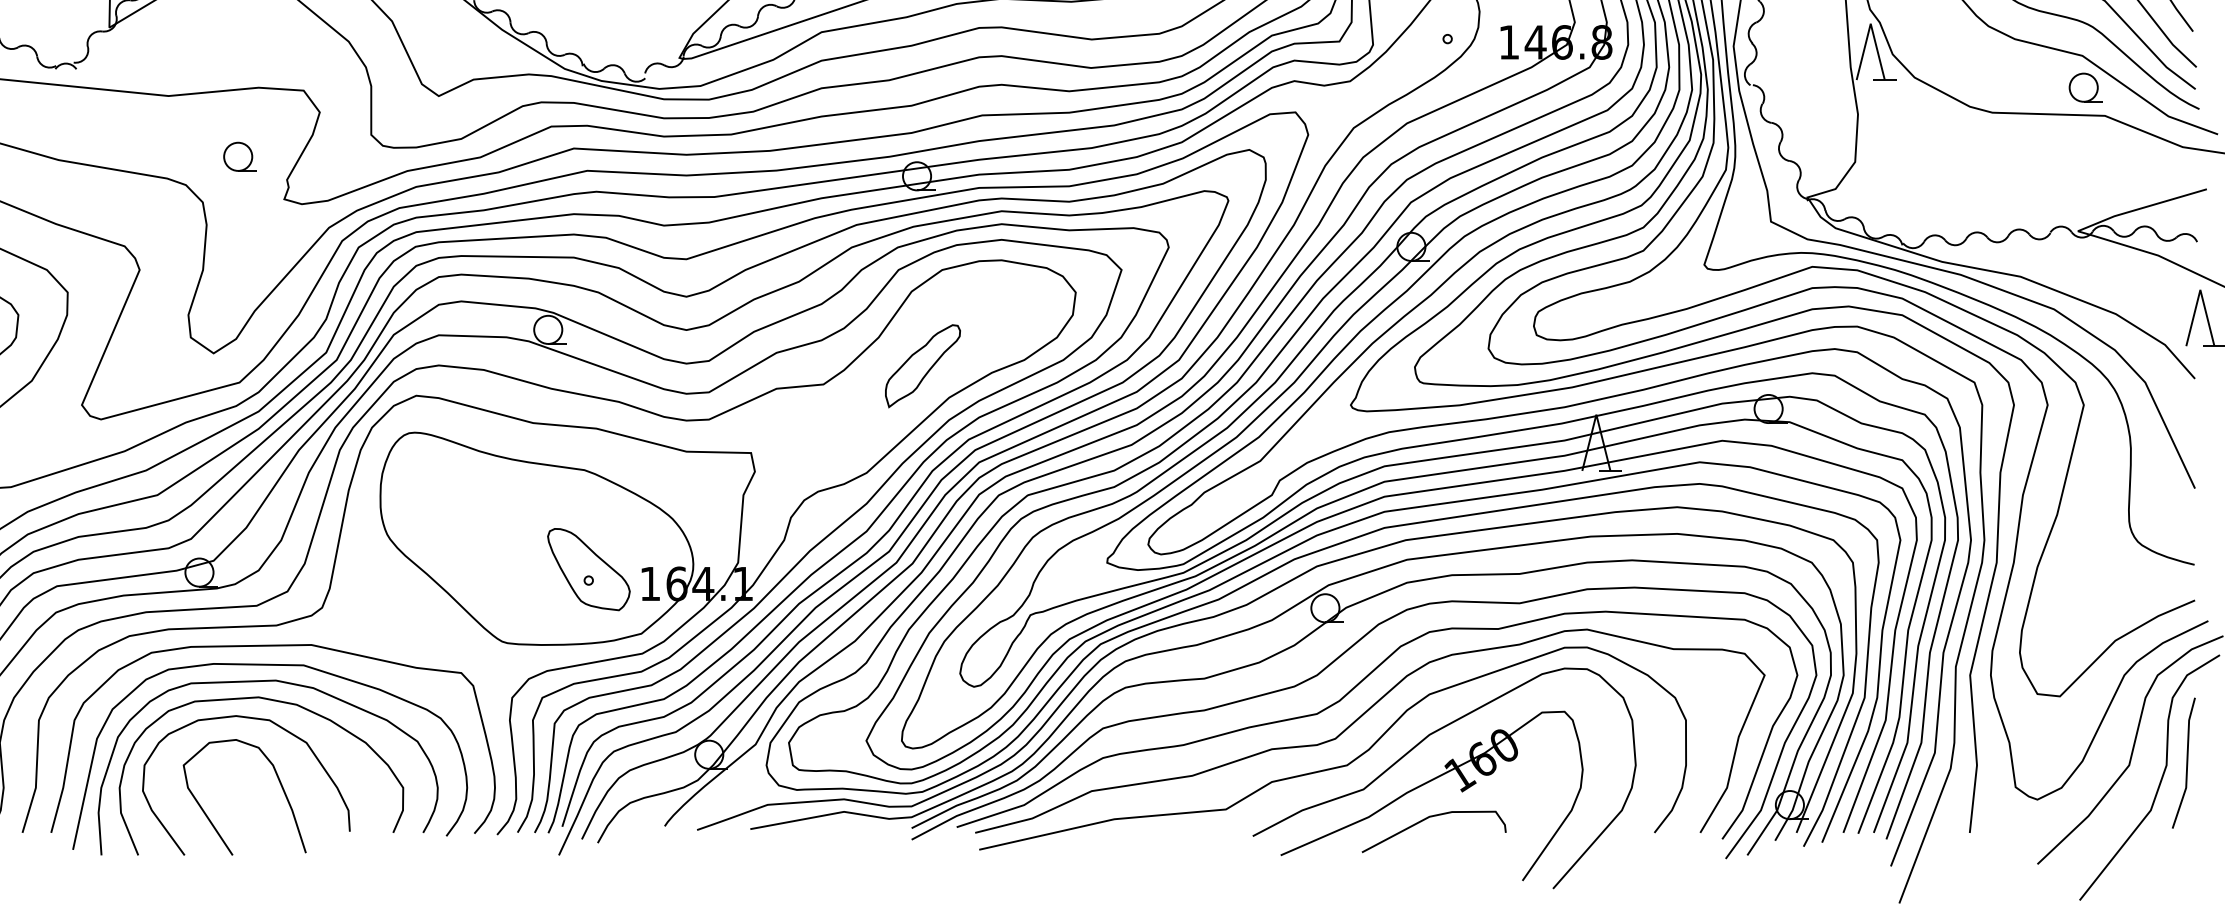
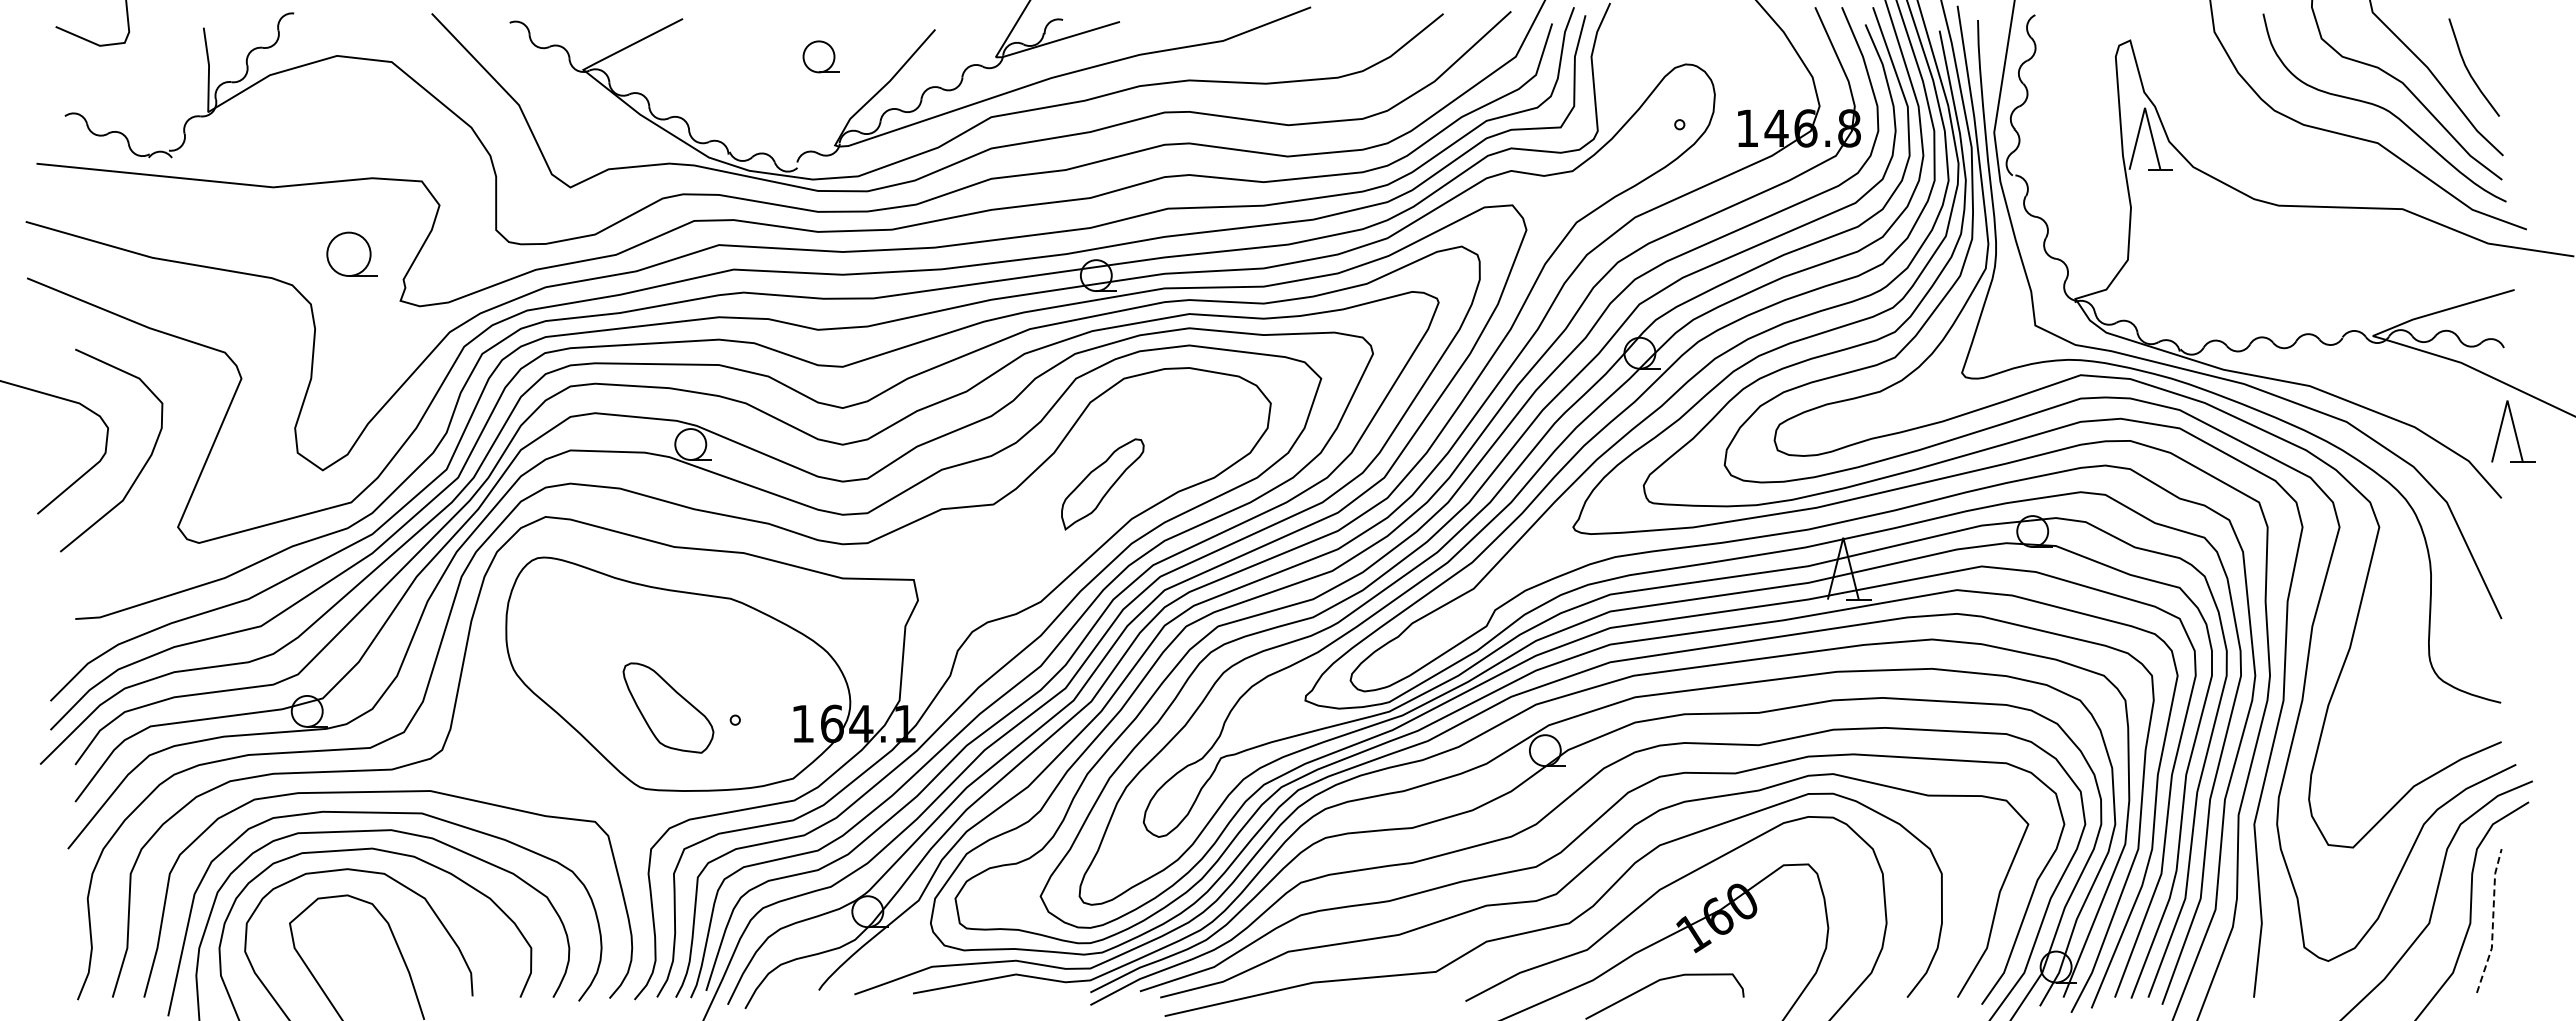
part: (2084, 87) -> (2380, 177), removed
part: (239, 156) -> (351, 253), size x1.4
part: (588, 569) -> (668, 707), moved
line: (2187, 763) -> (2493, 921), solid -> dashed

